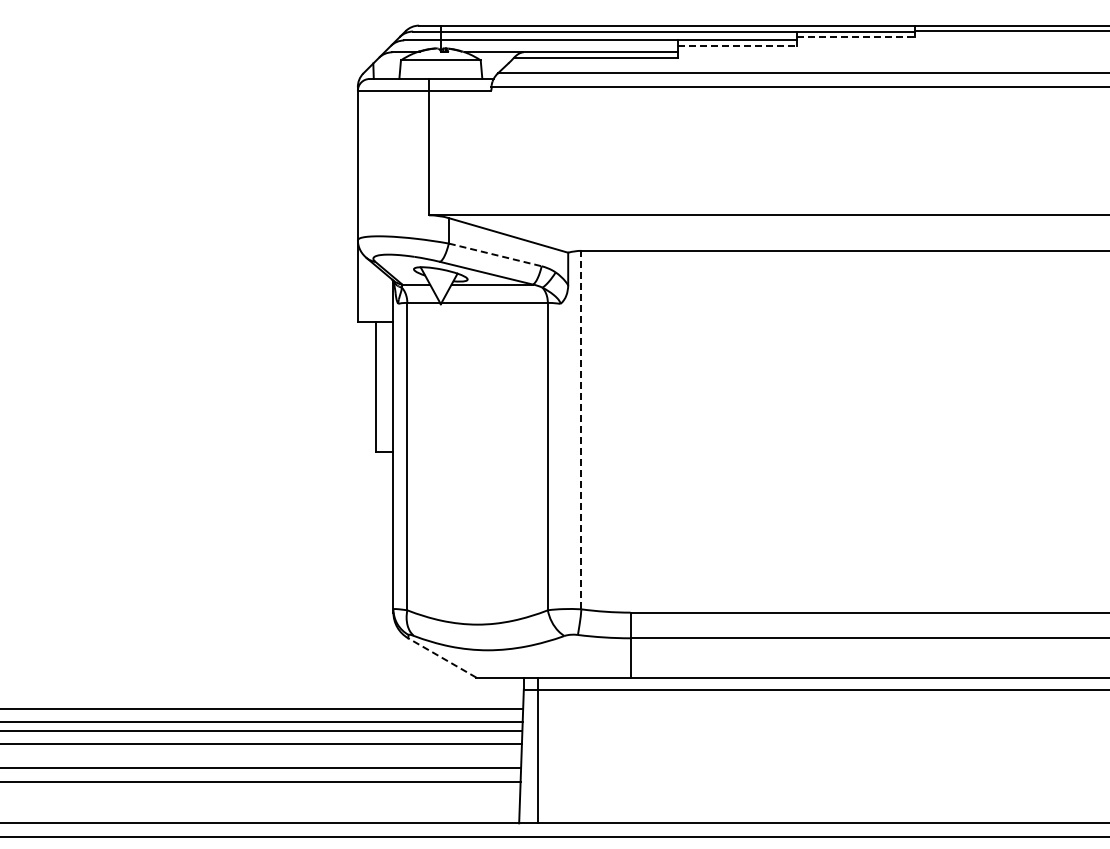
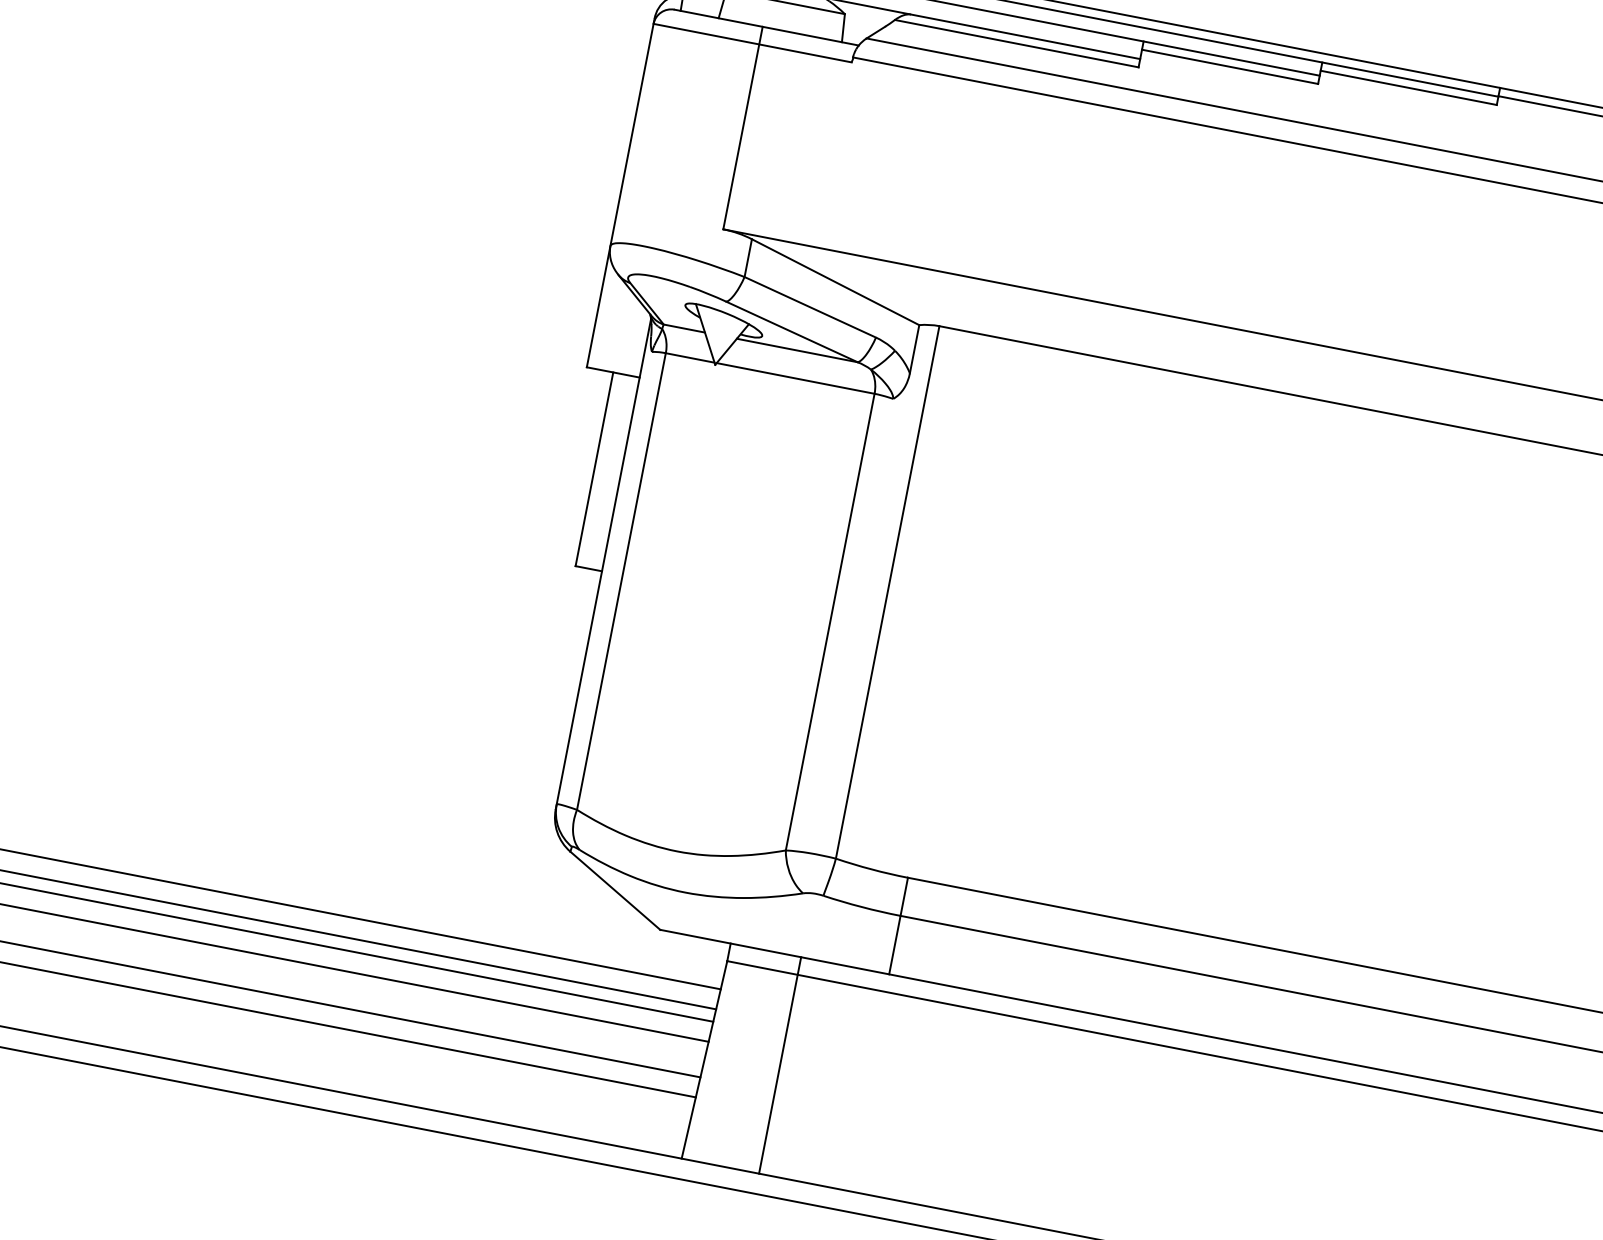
line: (856, 37) -> (1409, 88), dashed -> solid
line: (737, 46) -> (1230, 67), dashed -> solid
line: (495, 254) -> (810, 306), dashed -> solid
line: (581, 429) -> (888, 591), dashed -> solid
line: (441, 657) -> (614, 889), dashed -> solid
line: (538, 750) -> (780, 1065), moved

